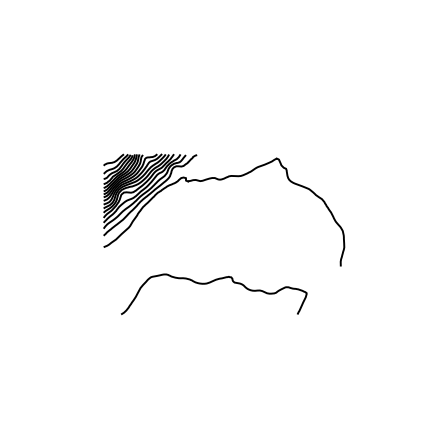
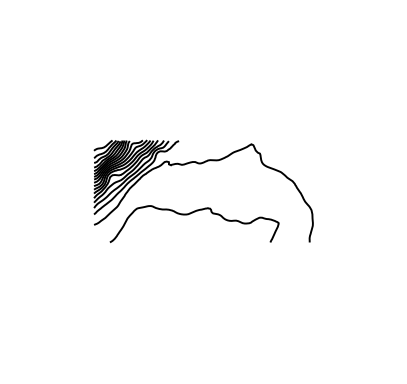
curve: (210, 283) -> (191, 214), moved

